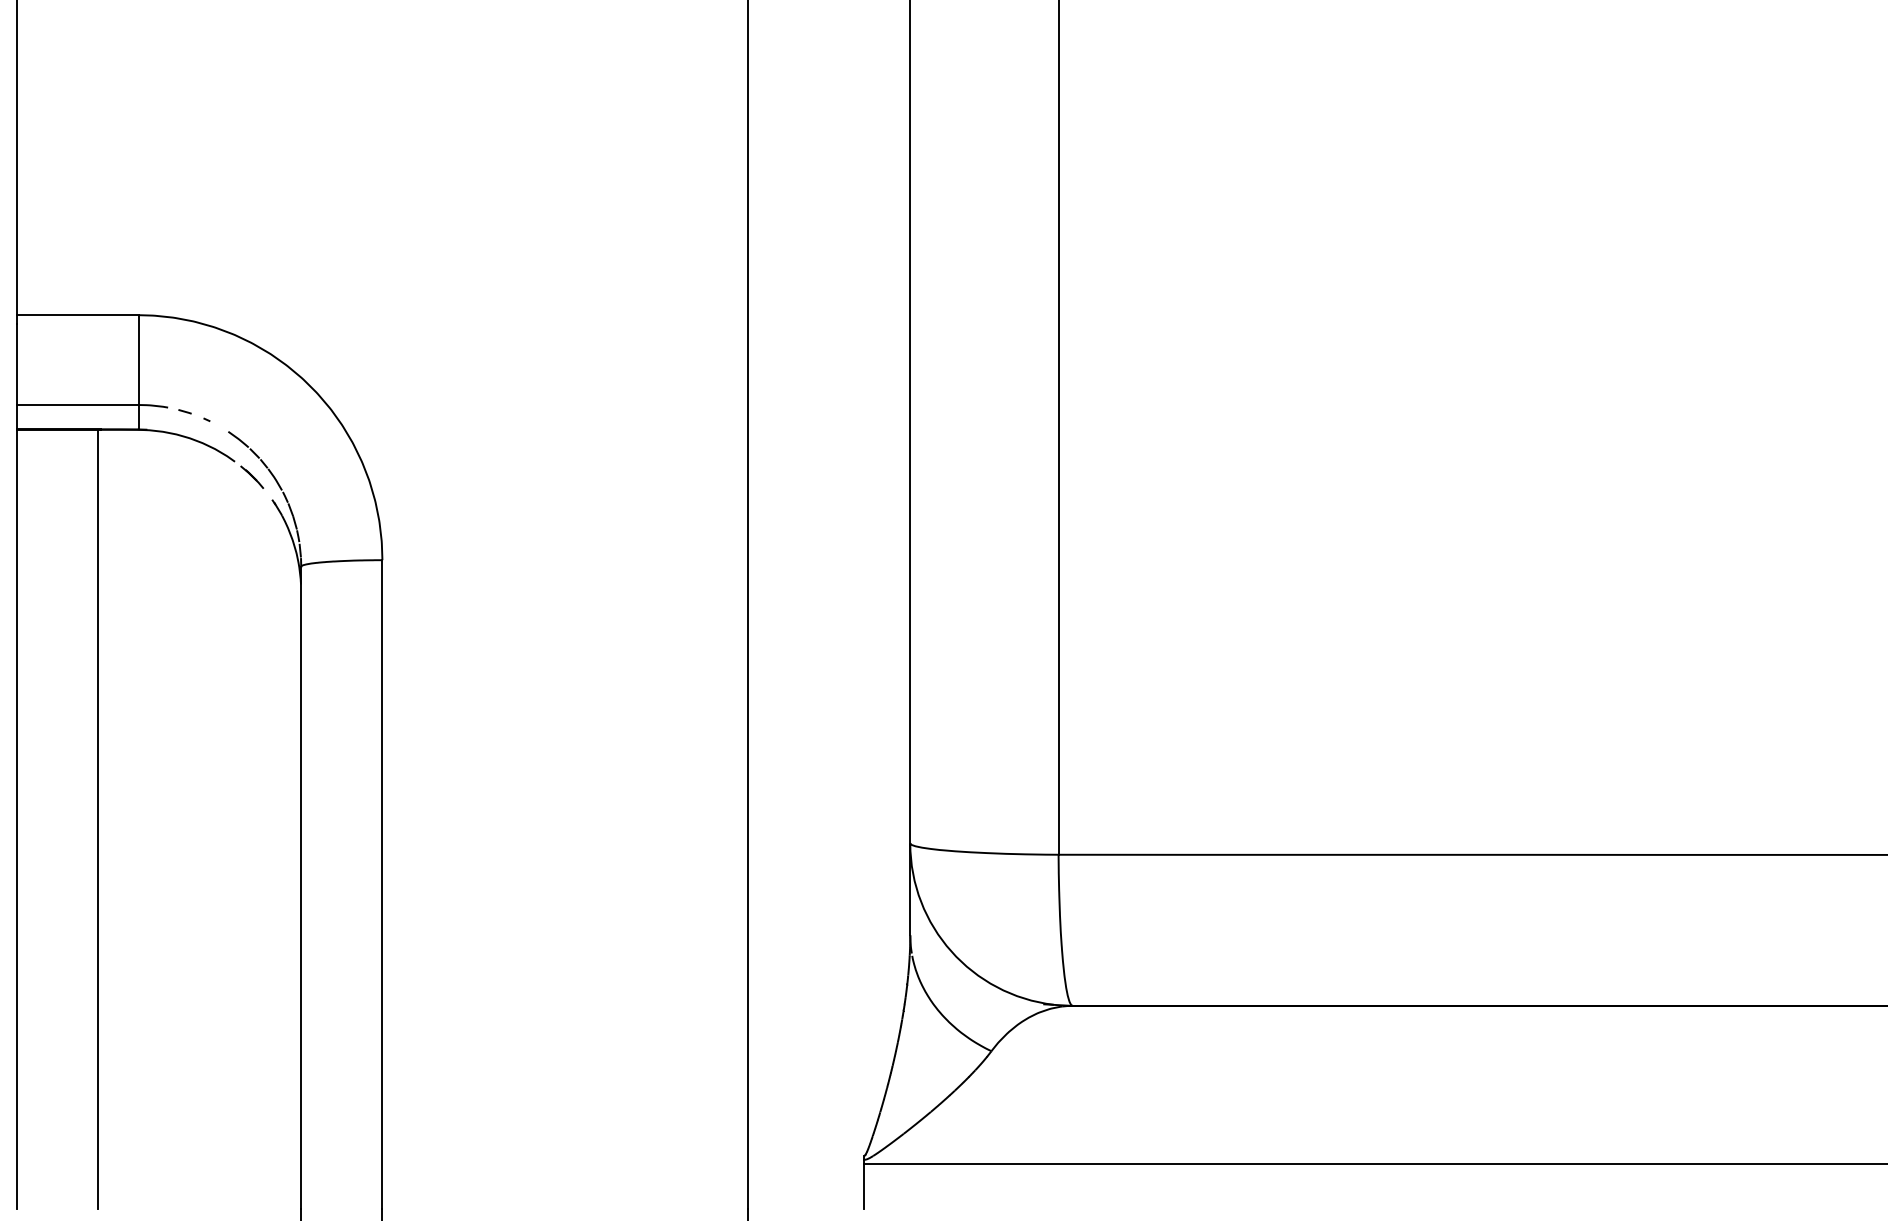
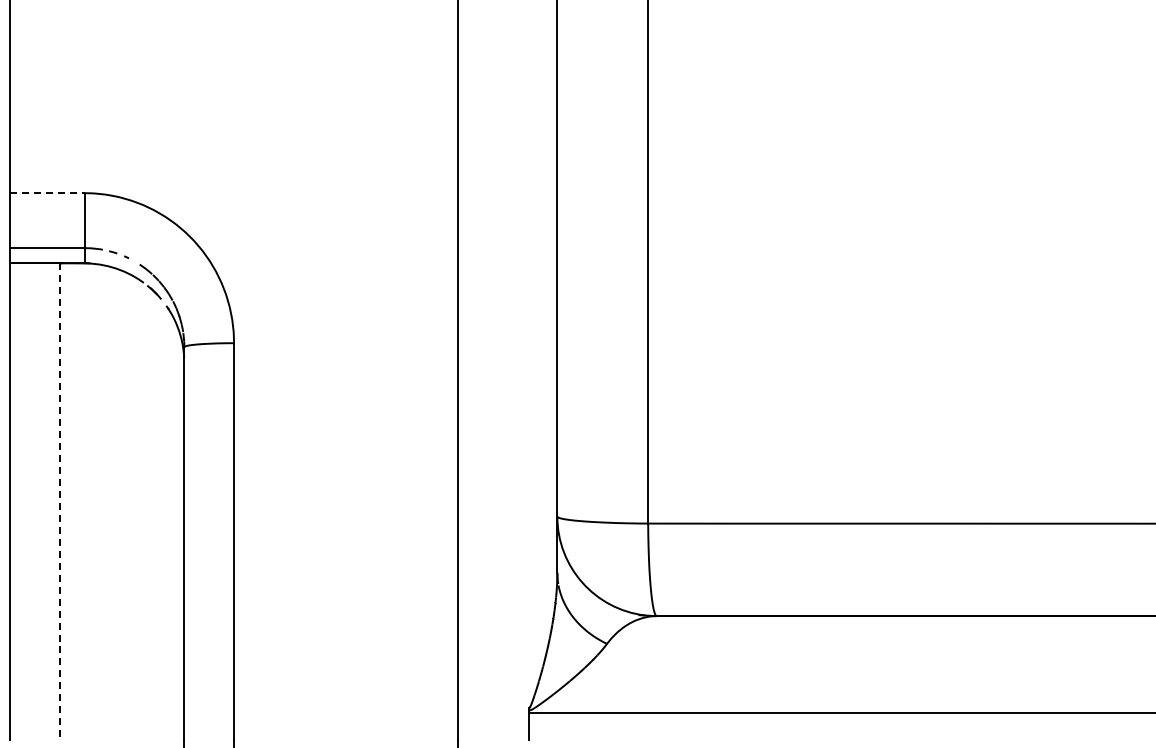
line: (79, 315) -> (48, 193), solid -> dashed
line: (98, 818) -> (60, 501), solid -> dashed

